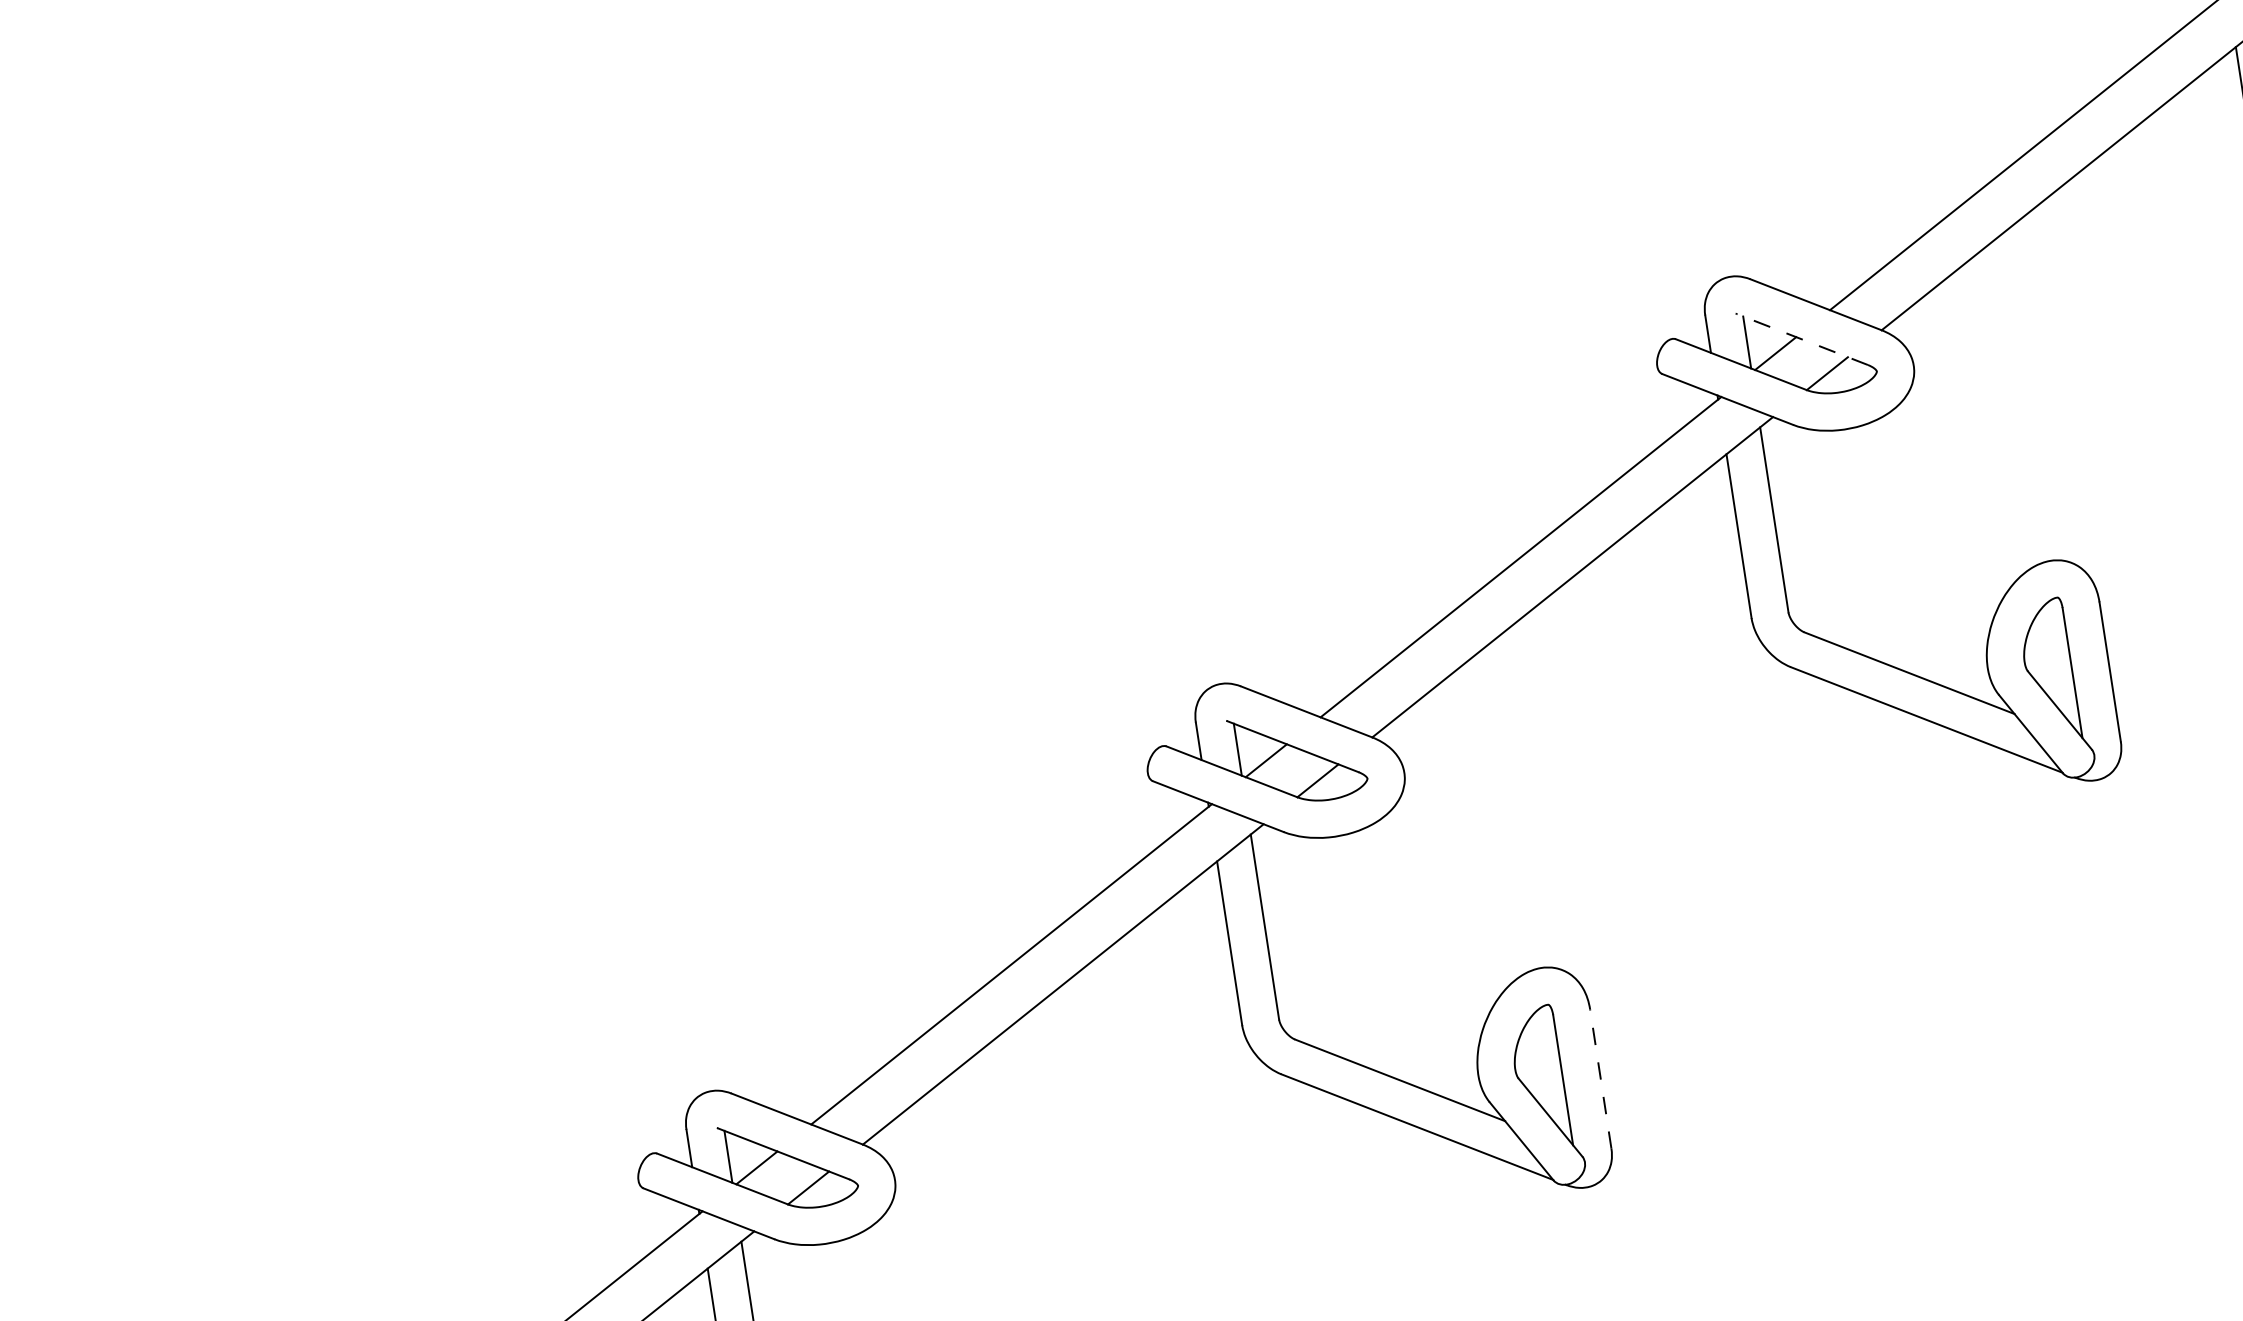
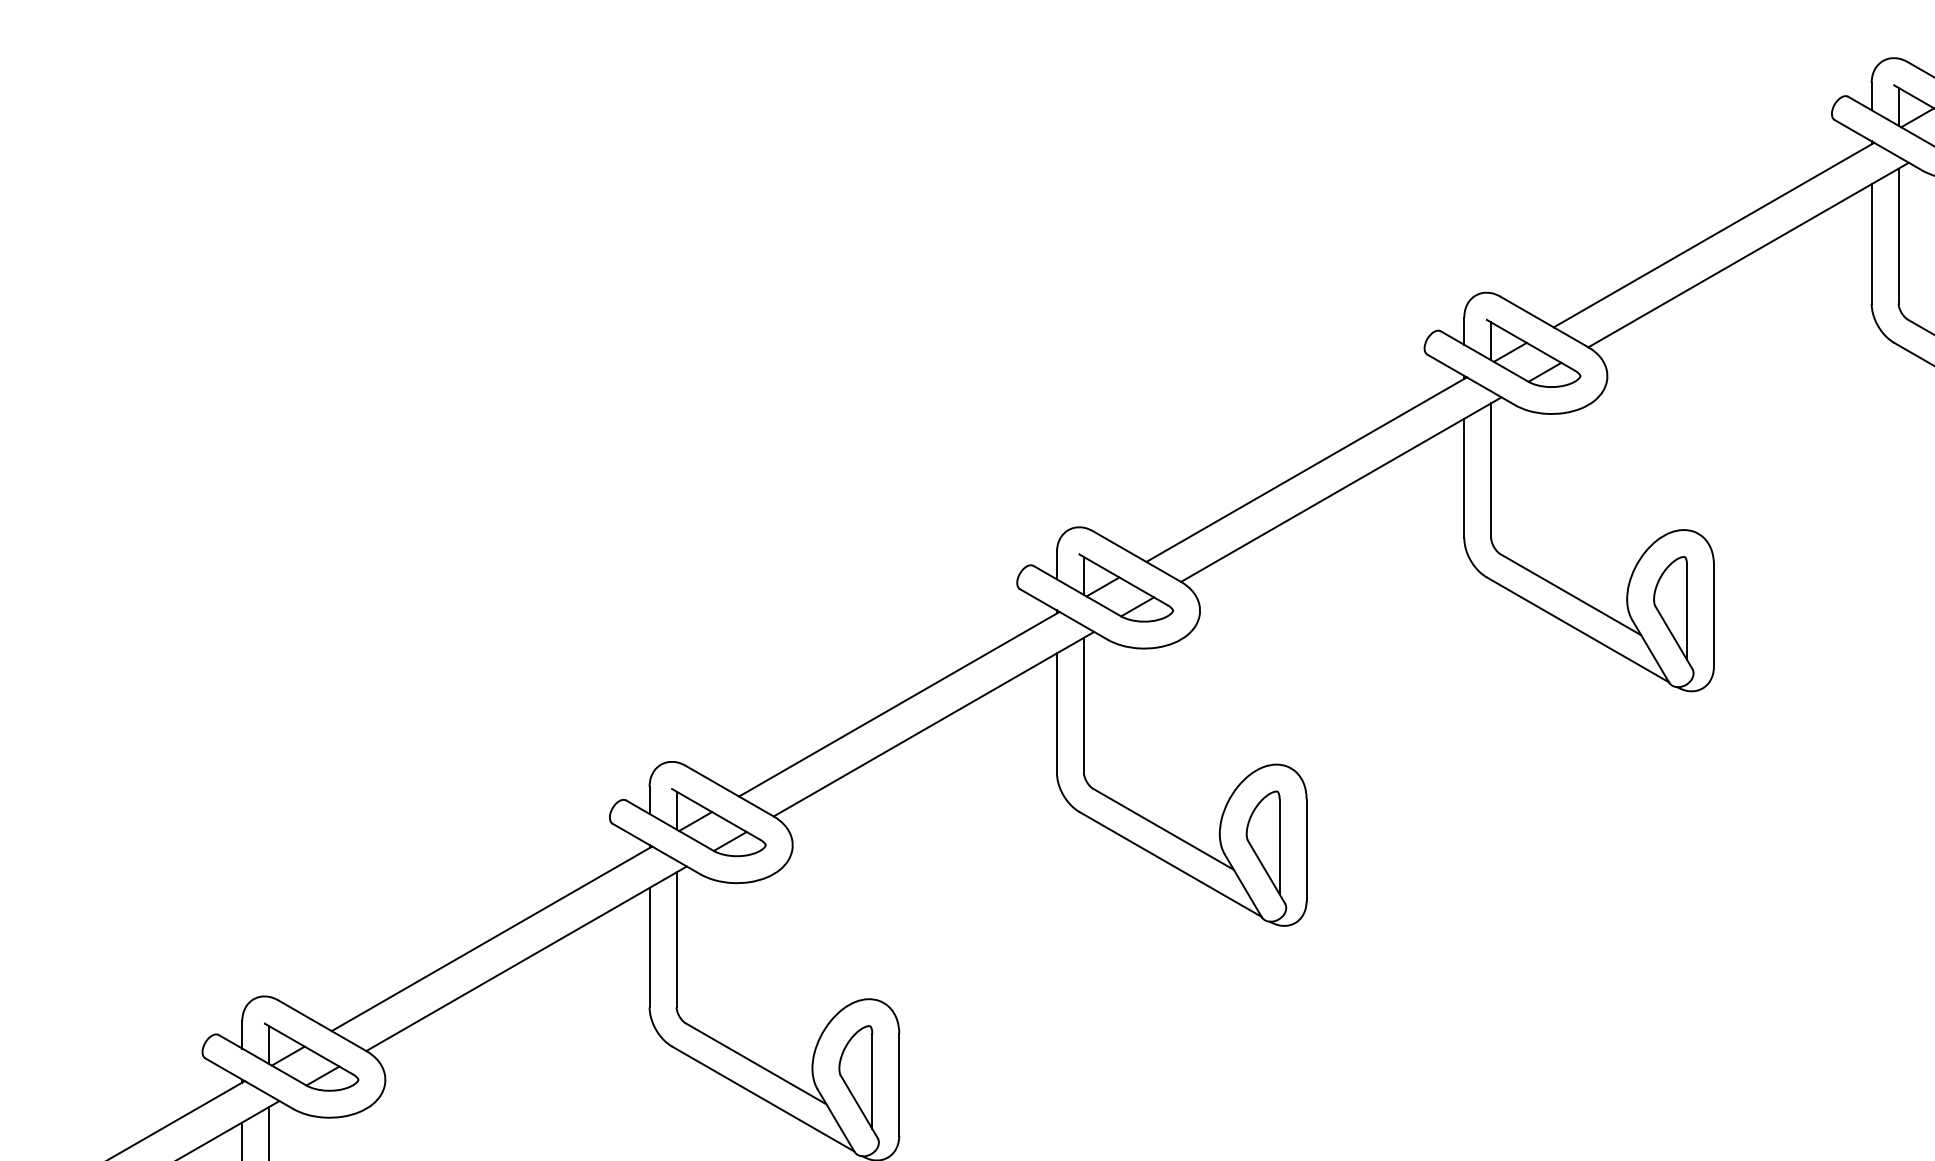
line: (1801, 339) -> (1530, 345), dashed -> solid
line: (1600, 1079) -> (1306, 850), dashed -> solid

